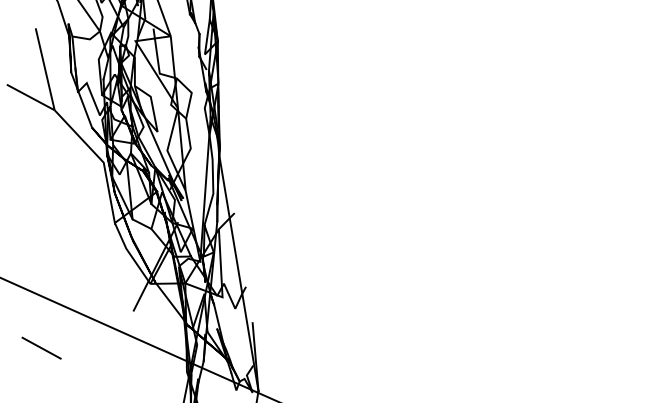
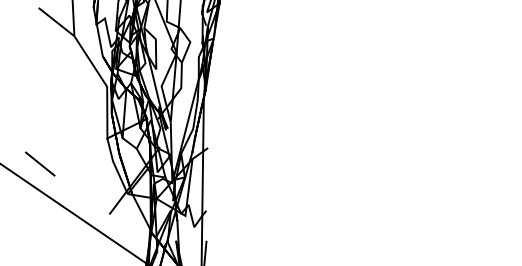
line: (41, 347) -> (40, 163), moved

